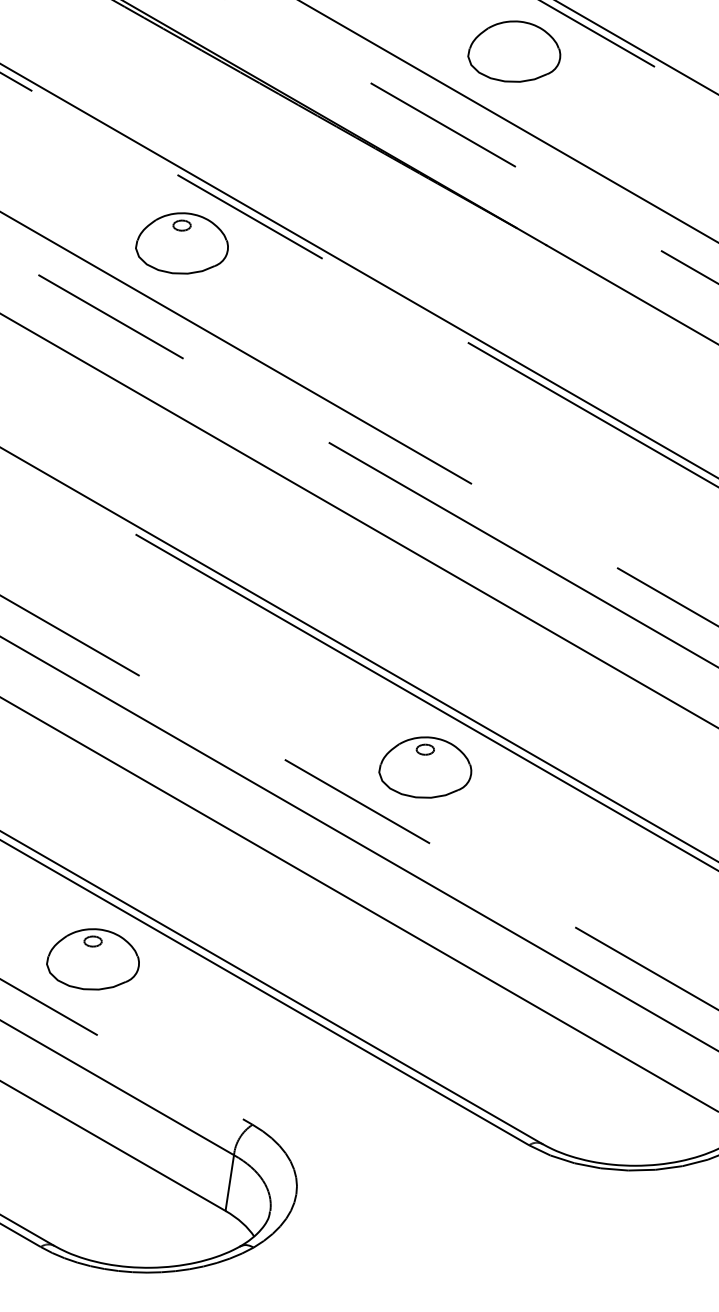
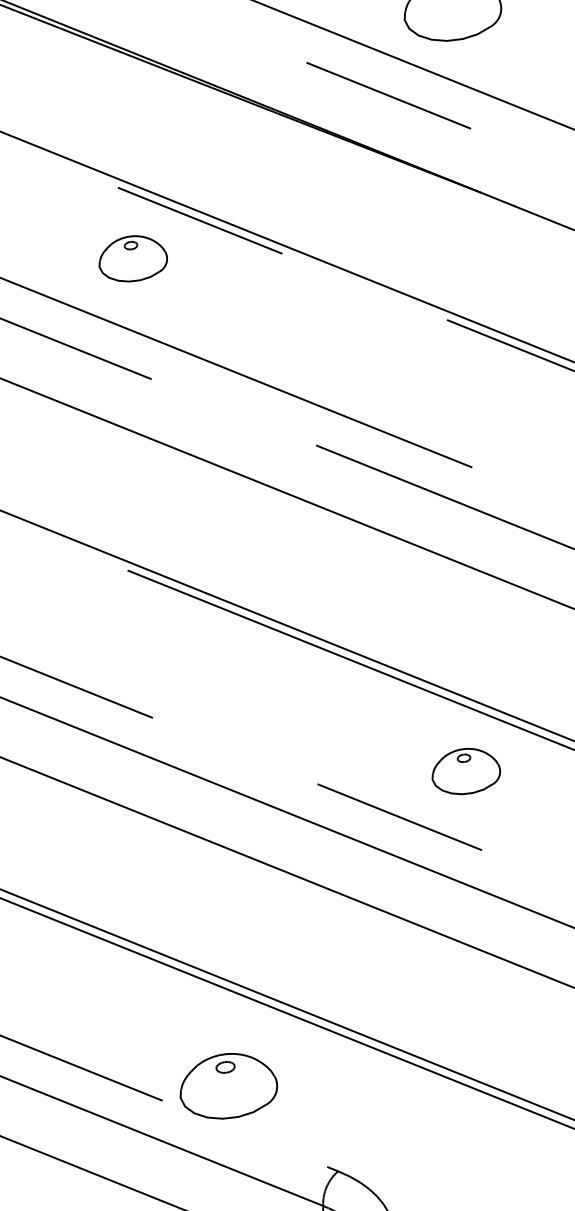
part: (181, 243) -> (132, 258), size x0.7
part: (425, 767) -> (465, 771), size x0.7
part: (92, 959) -> (227, 1086), moved

